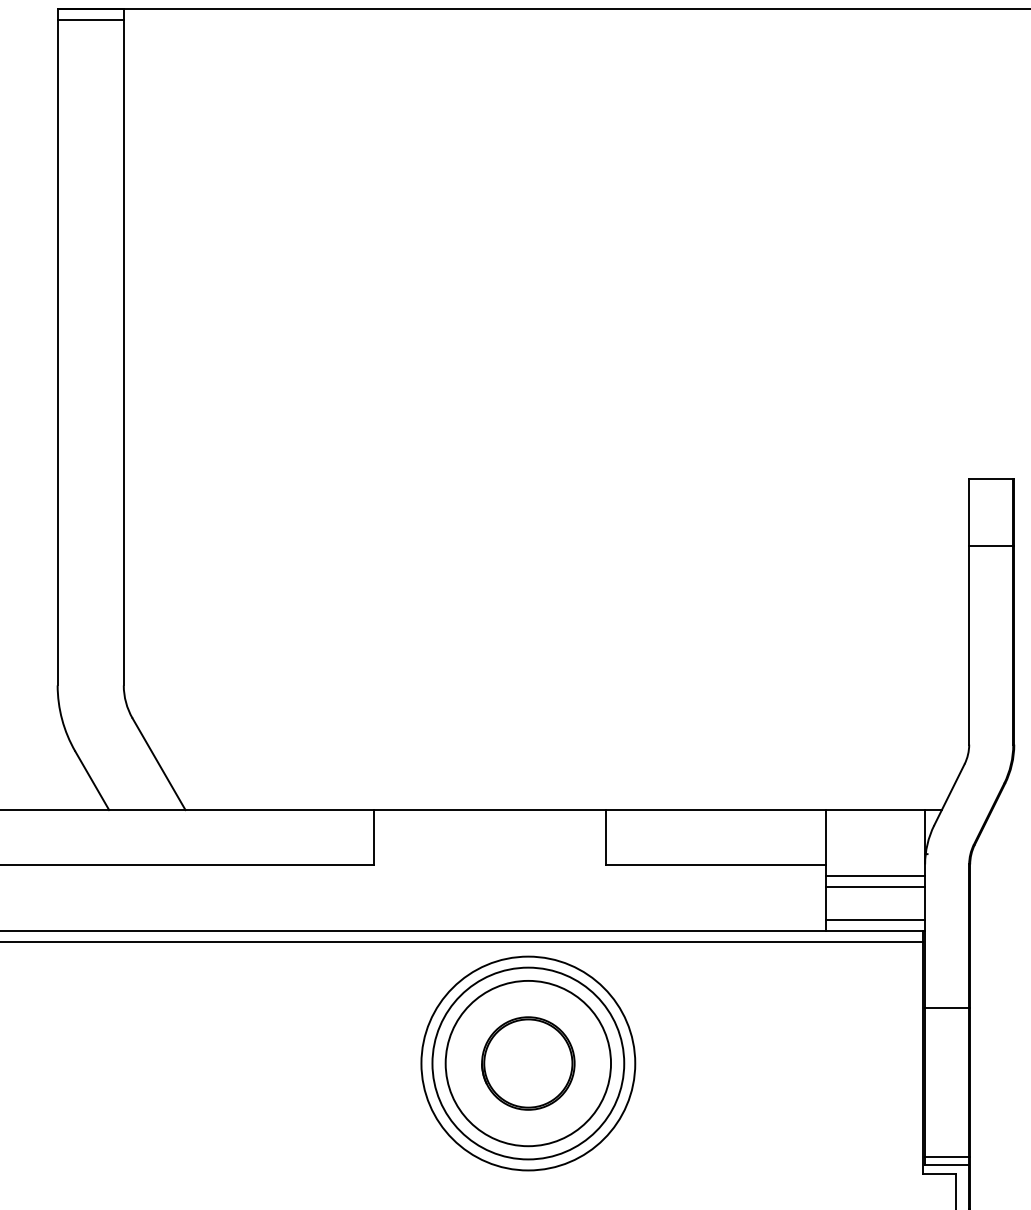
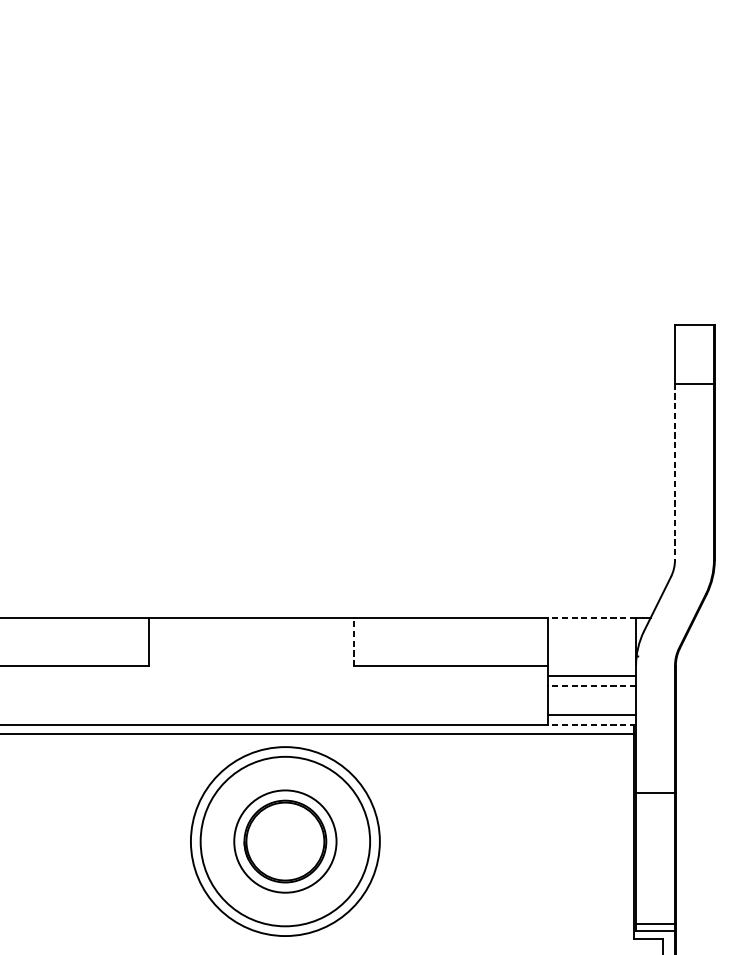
line: (969, 645) -> (675, 472), solid -> dashed
line: (875, 810) -> (592, 617), solid -> dashed
line: (605, 837) -> (353, 641), solid -> dashed
line: (875, 887) -> (592, 685), solid -> dashed
line: (875, 931) -> (592, 724), solid -> dashed
circle: (528, 1063) -> (285, 841), size x0.7

